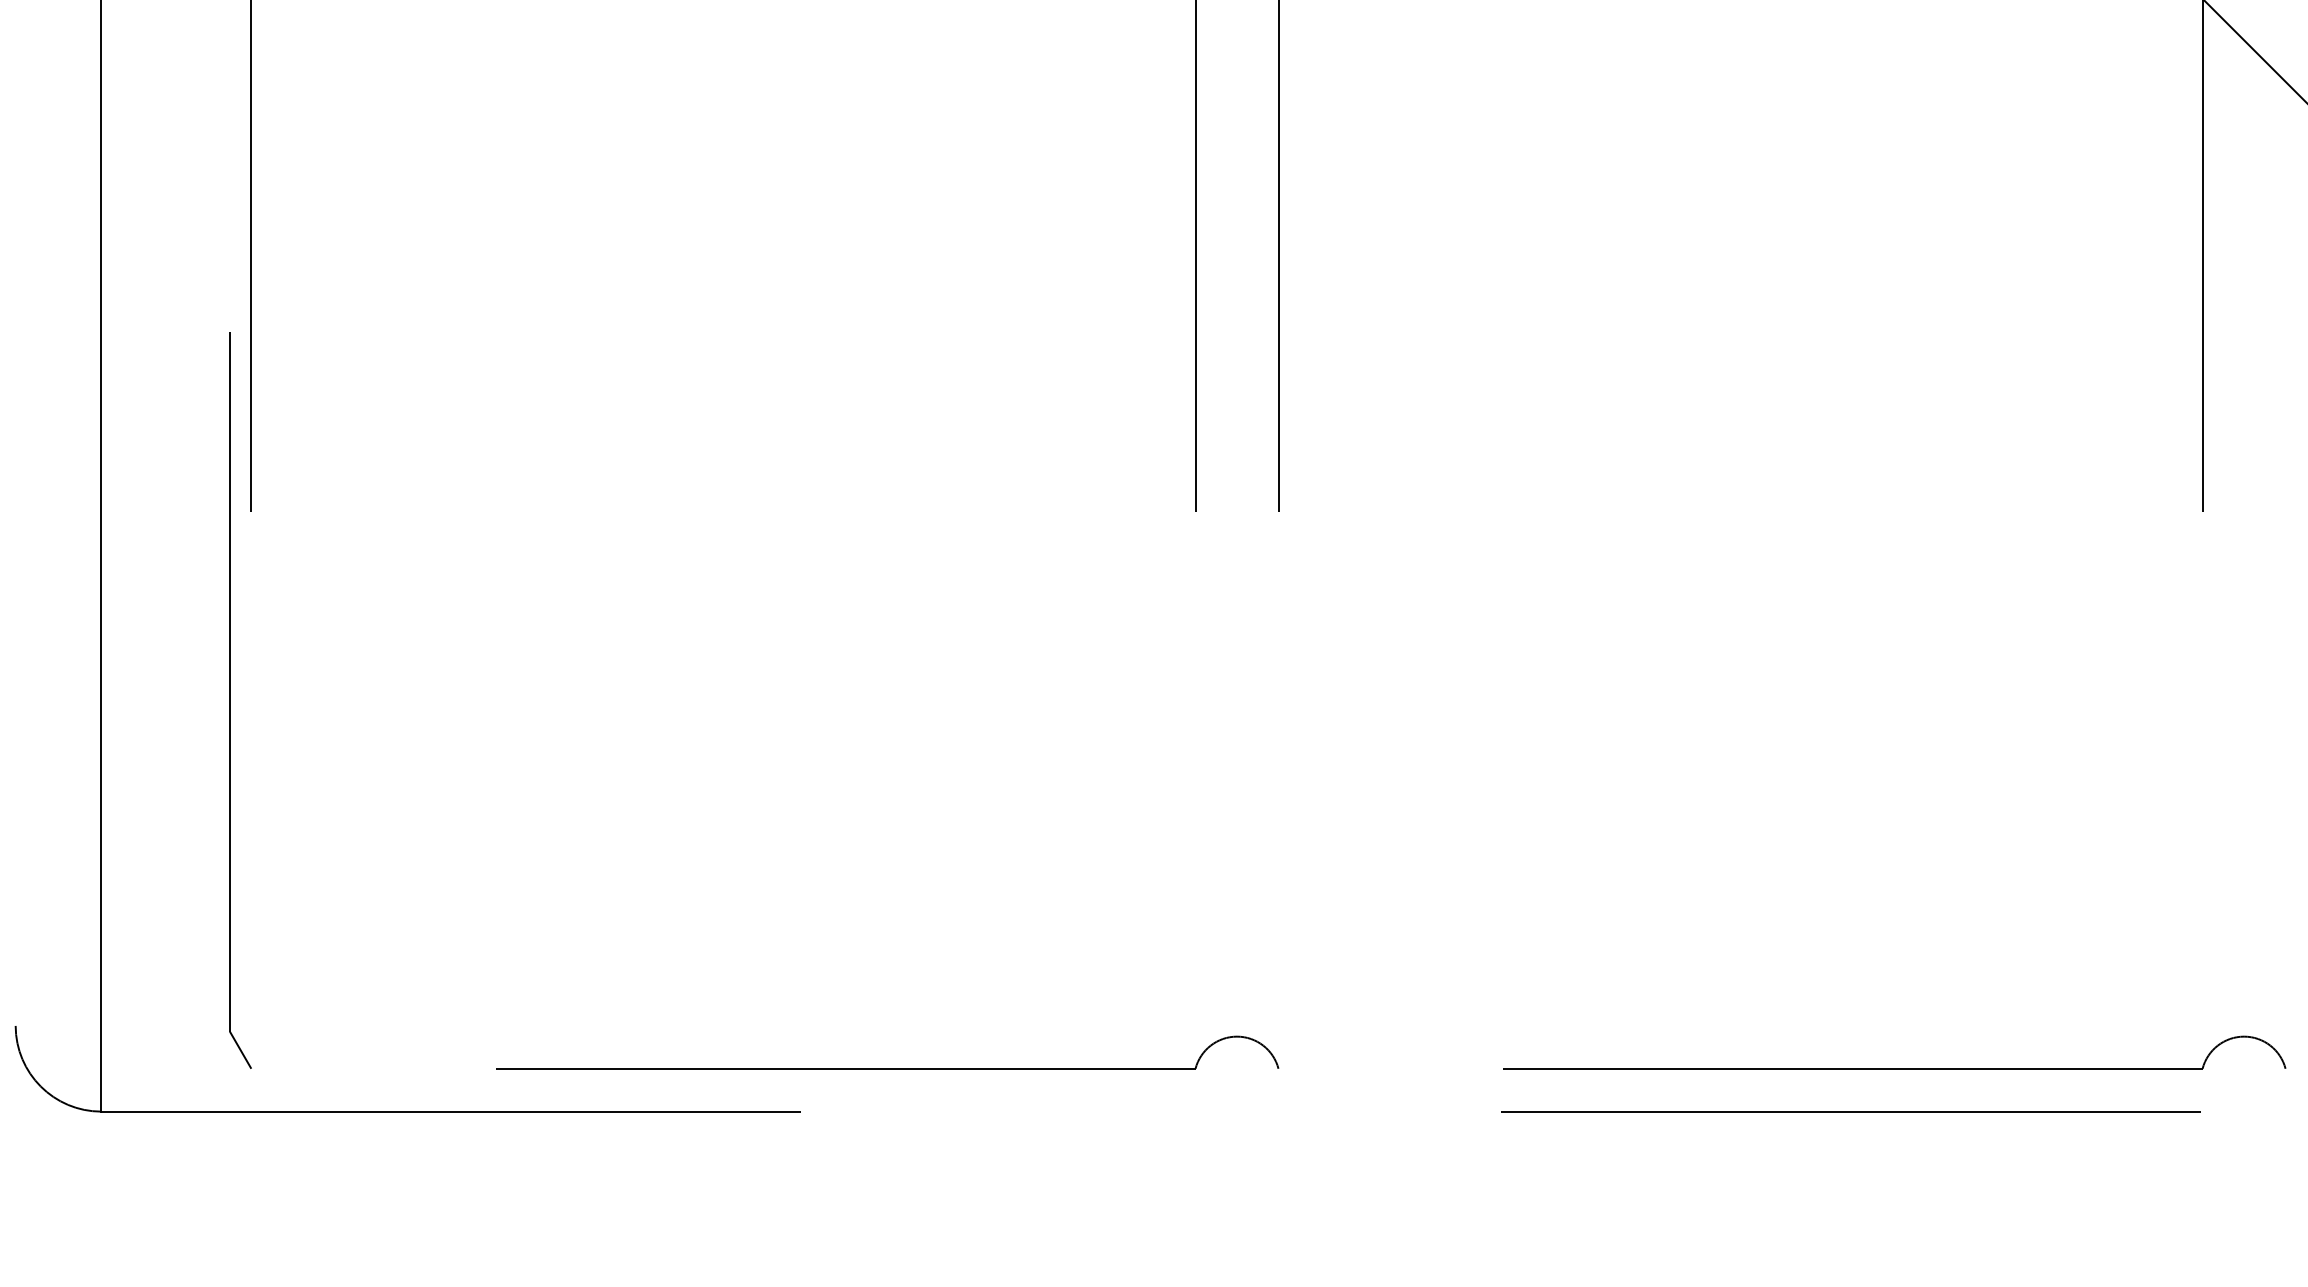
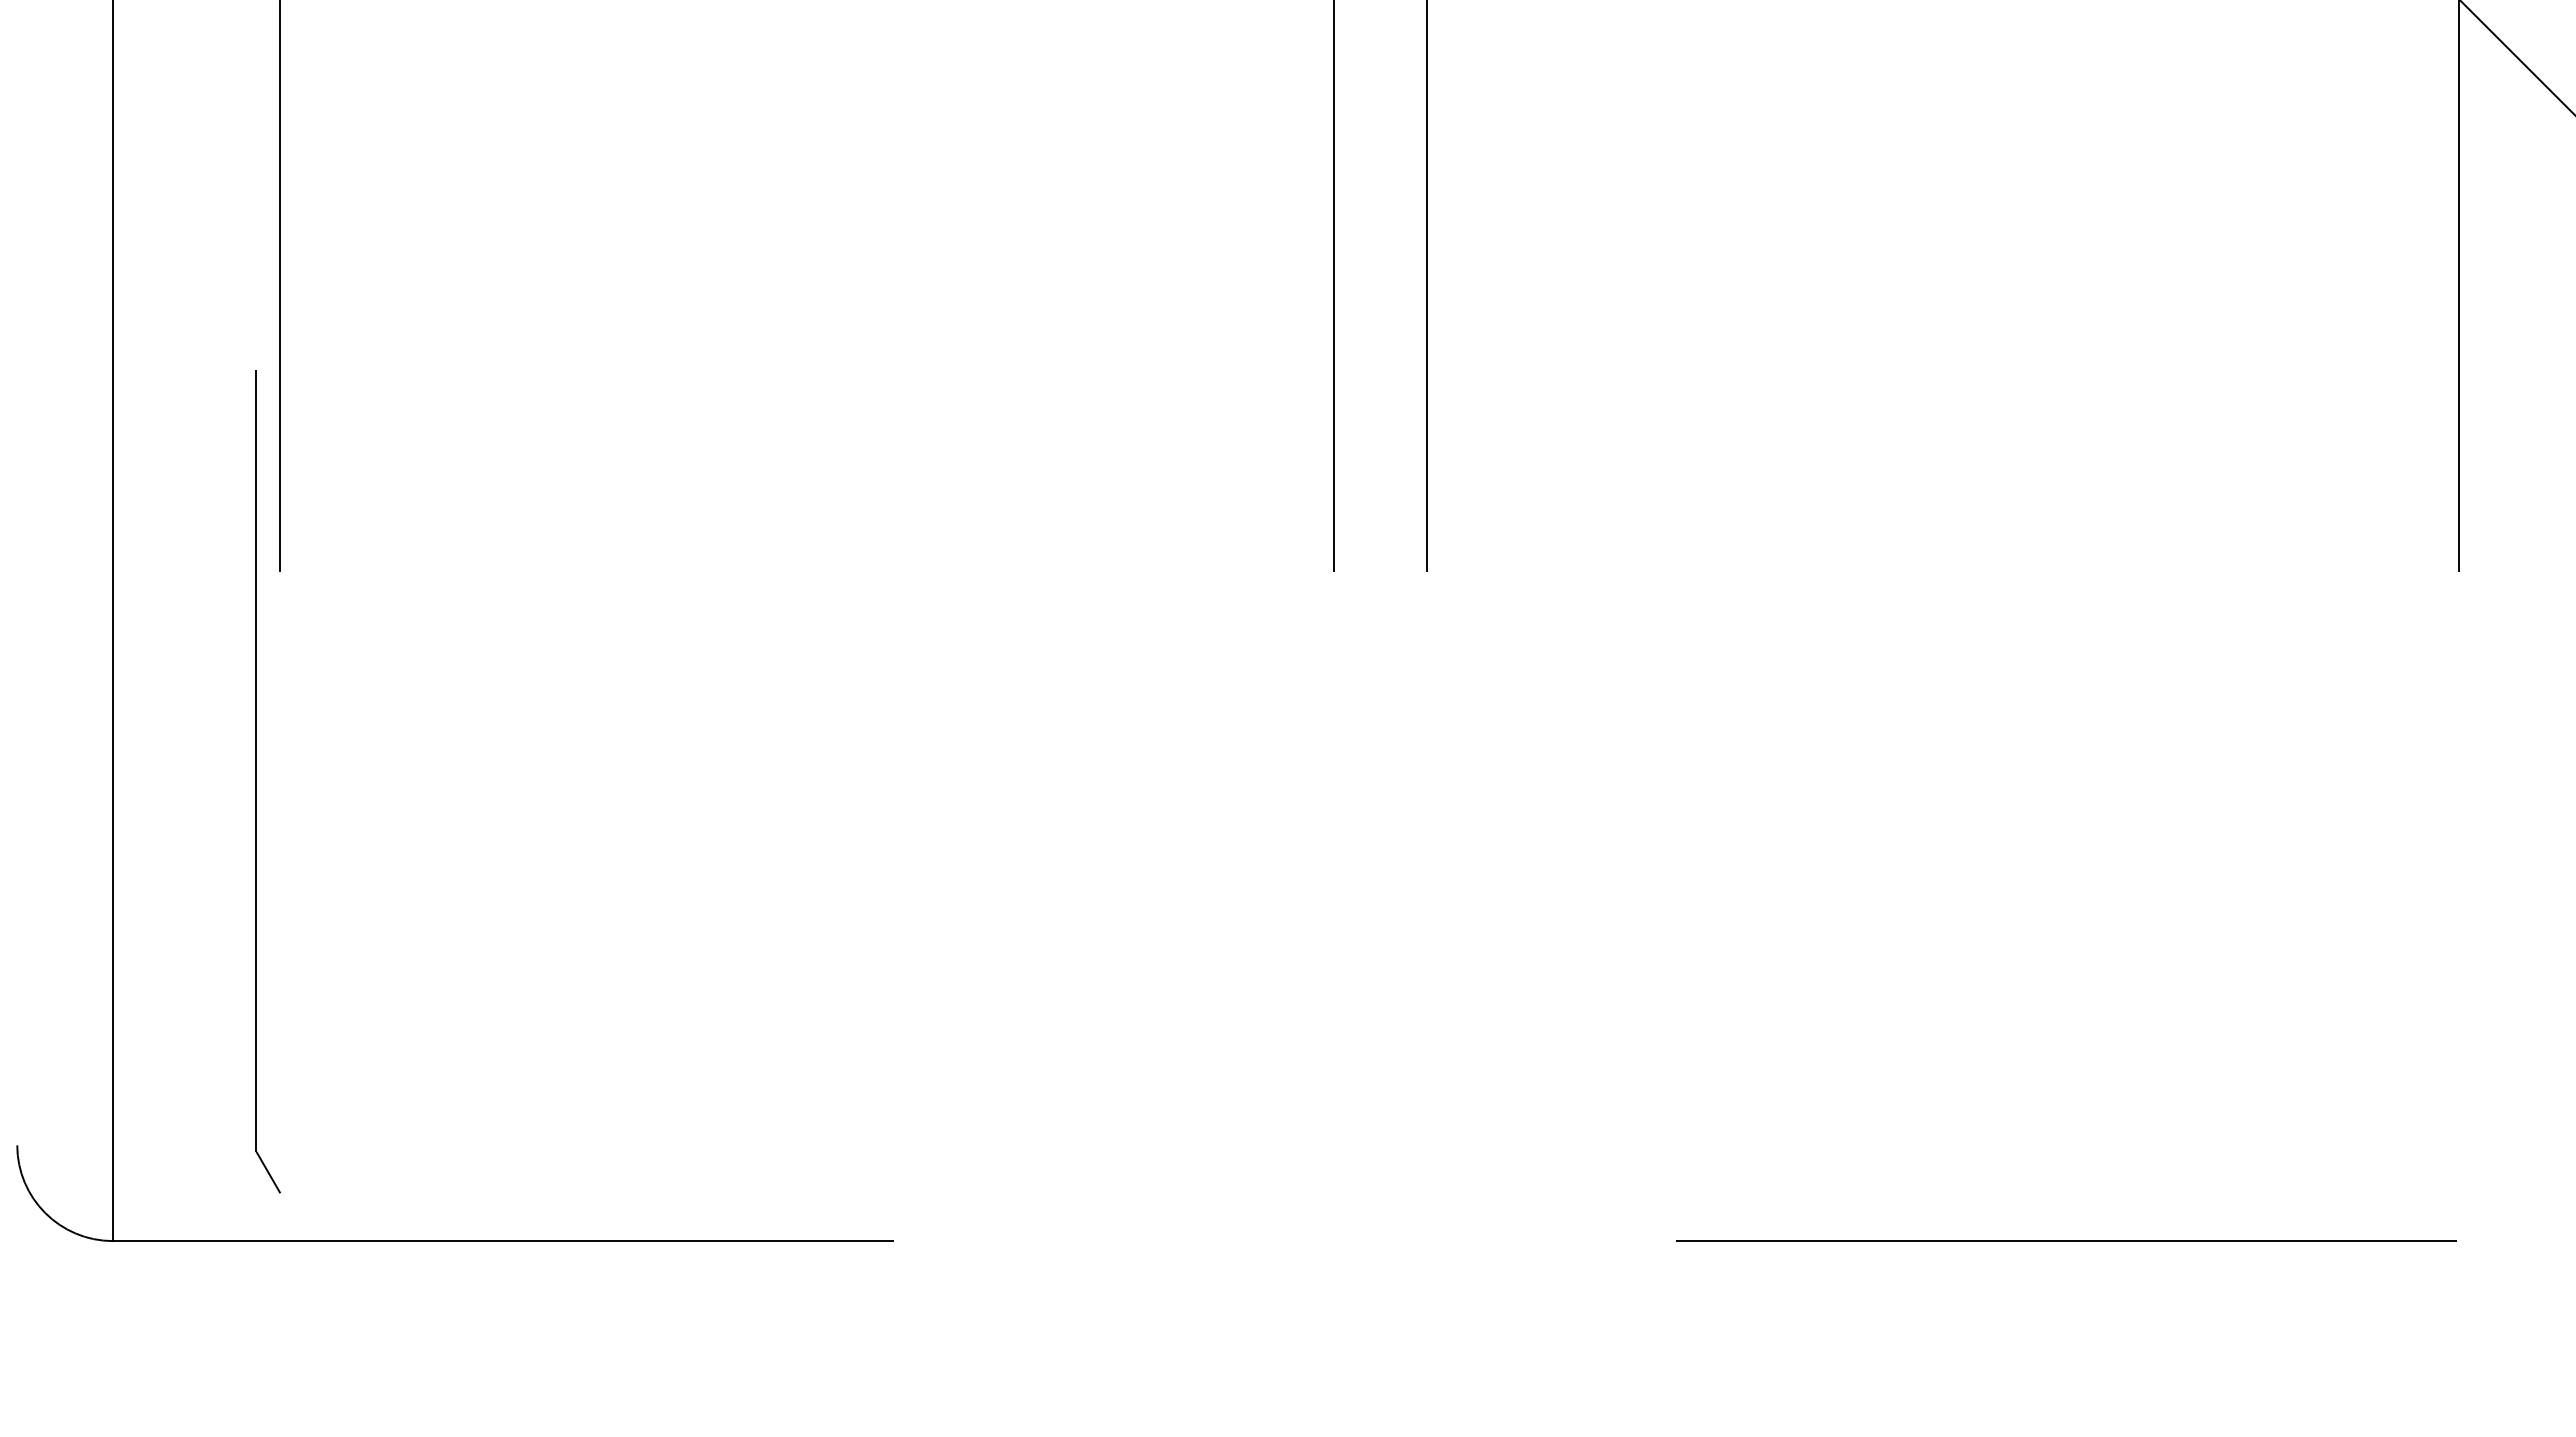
part: (887, 1068) -> (990, 1192), removed
part: (1894, 1068) -> (2114, 1192), removed

